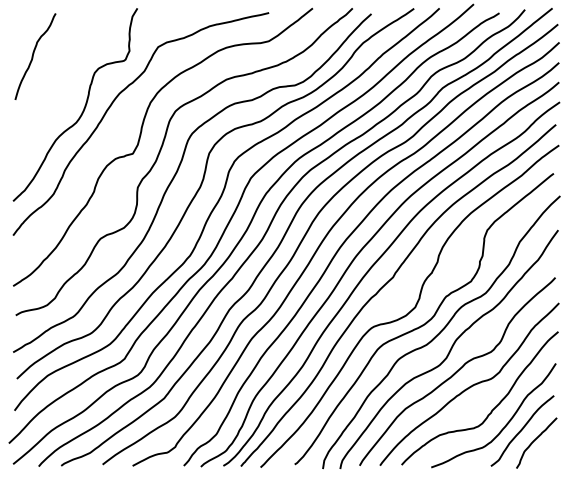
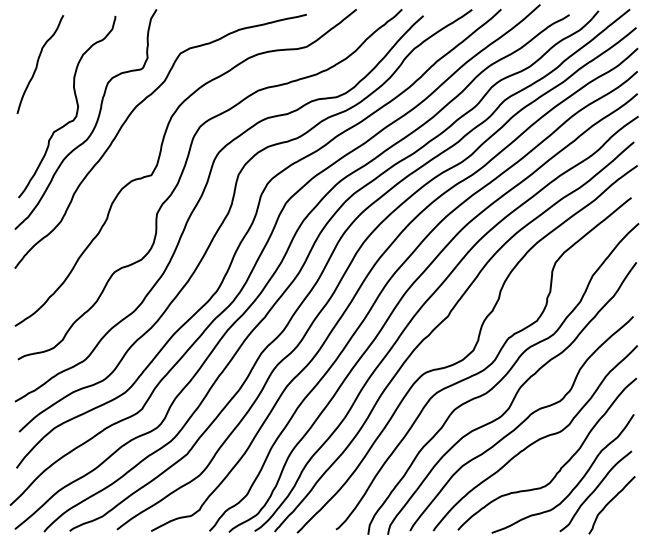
curve: (67, 93) -> (76, 106), added

